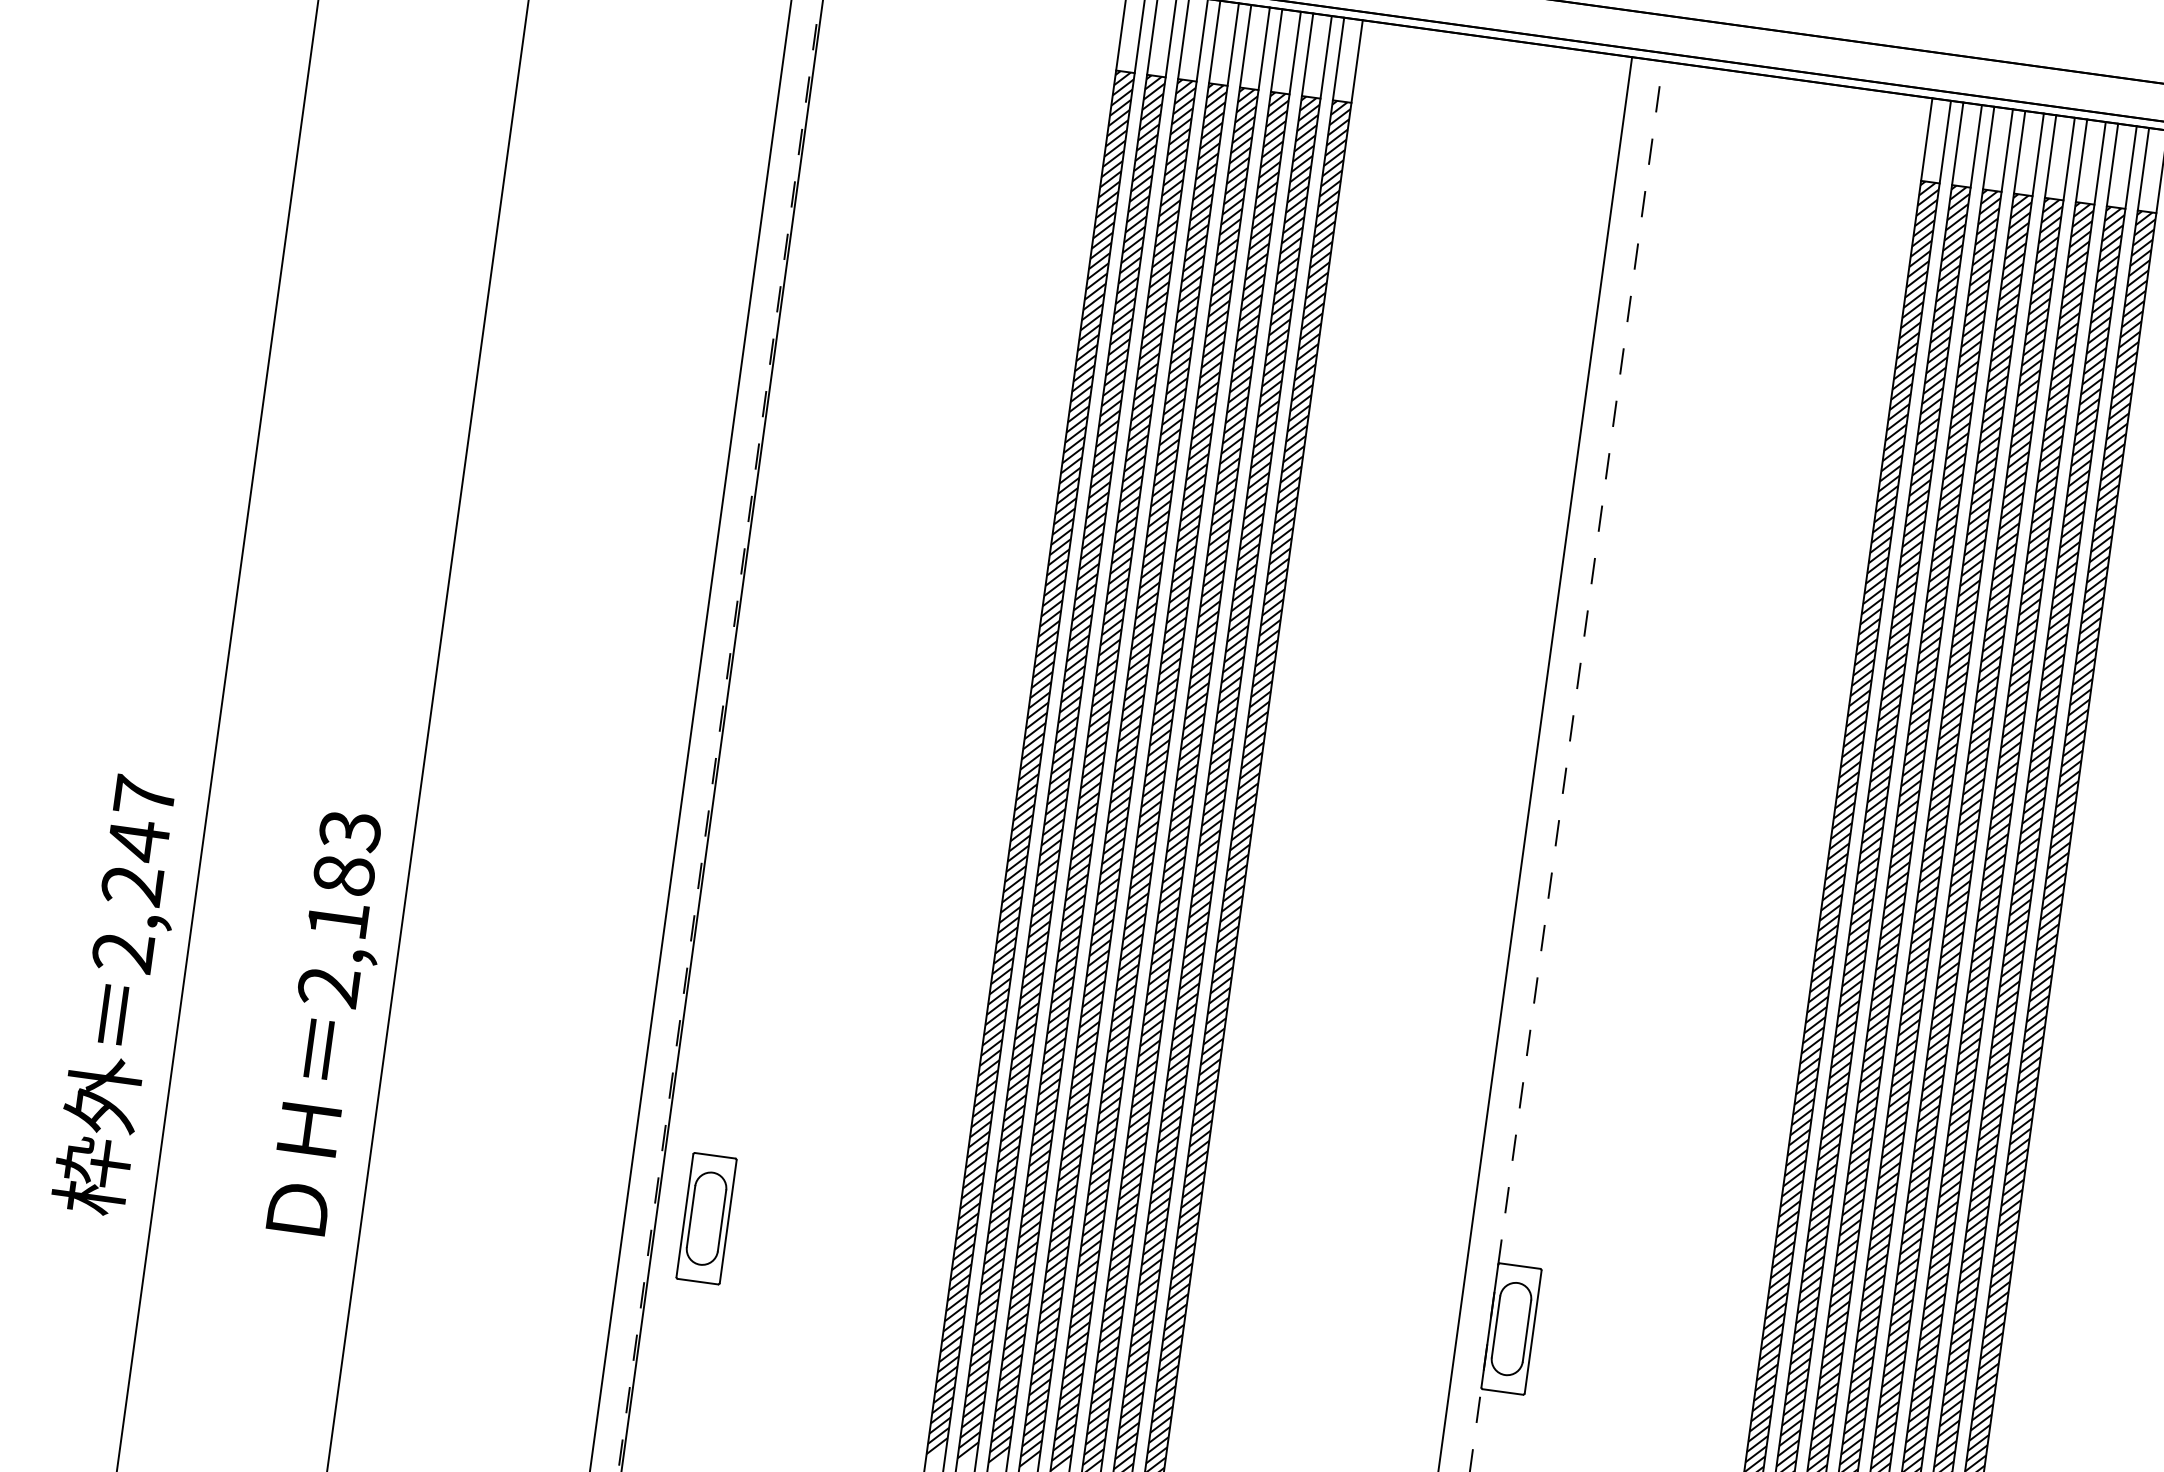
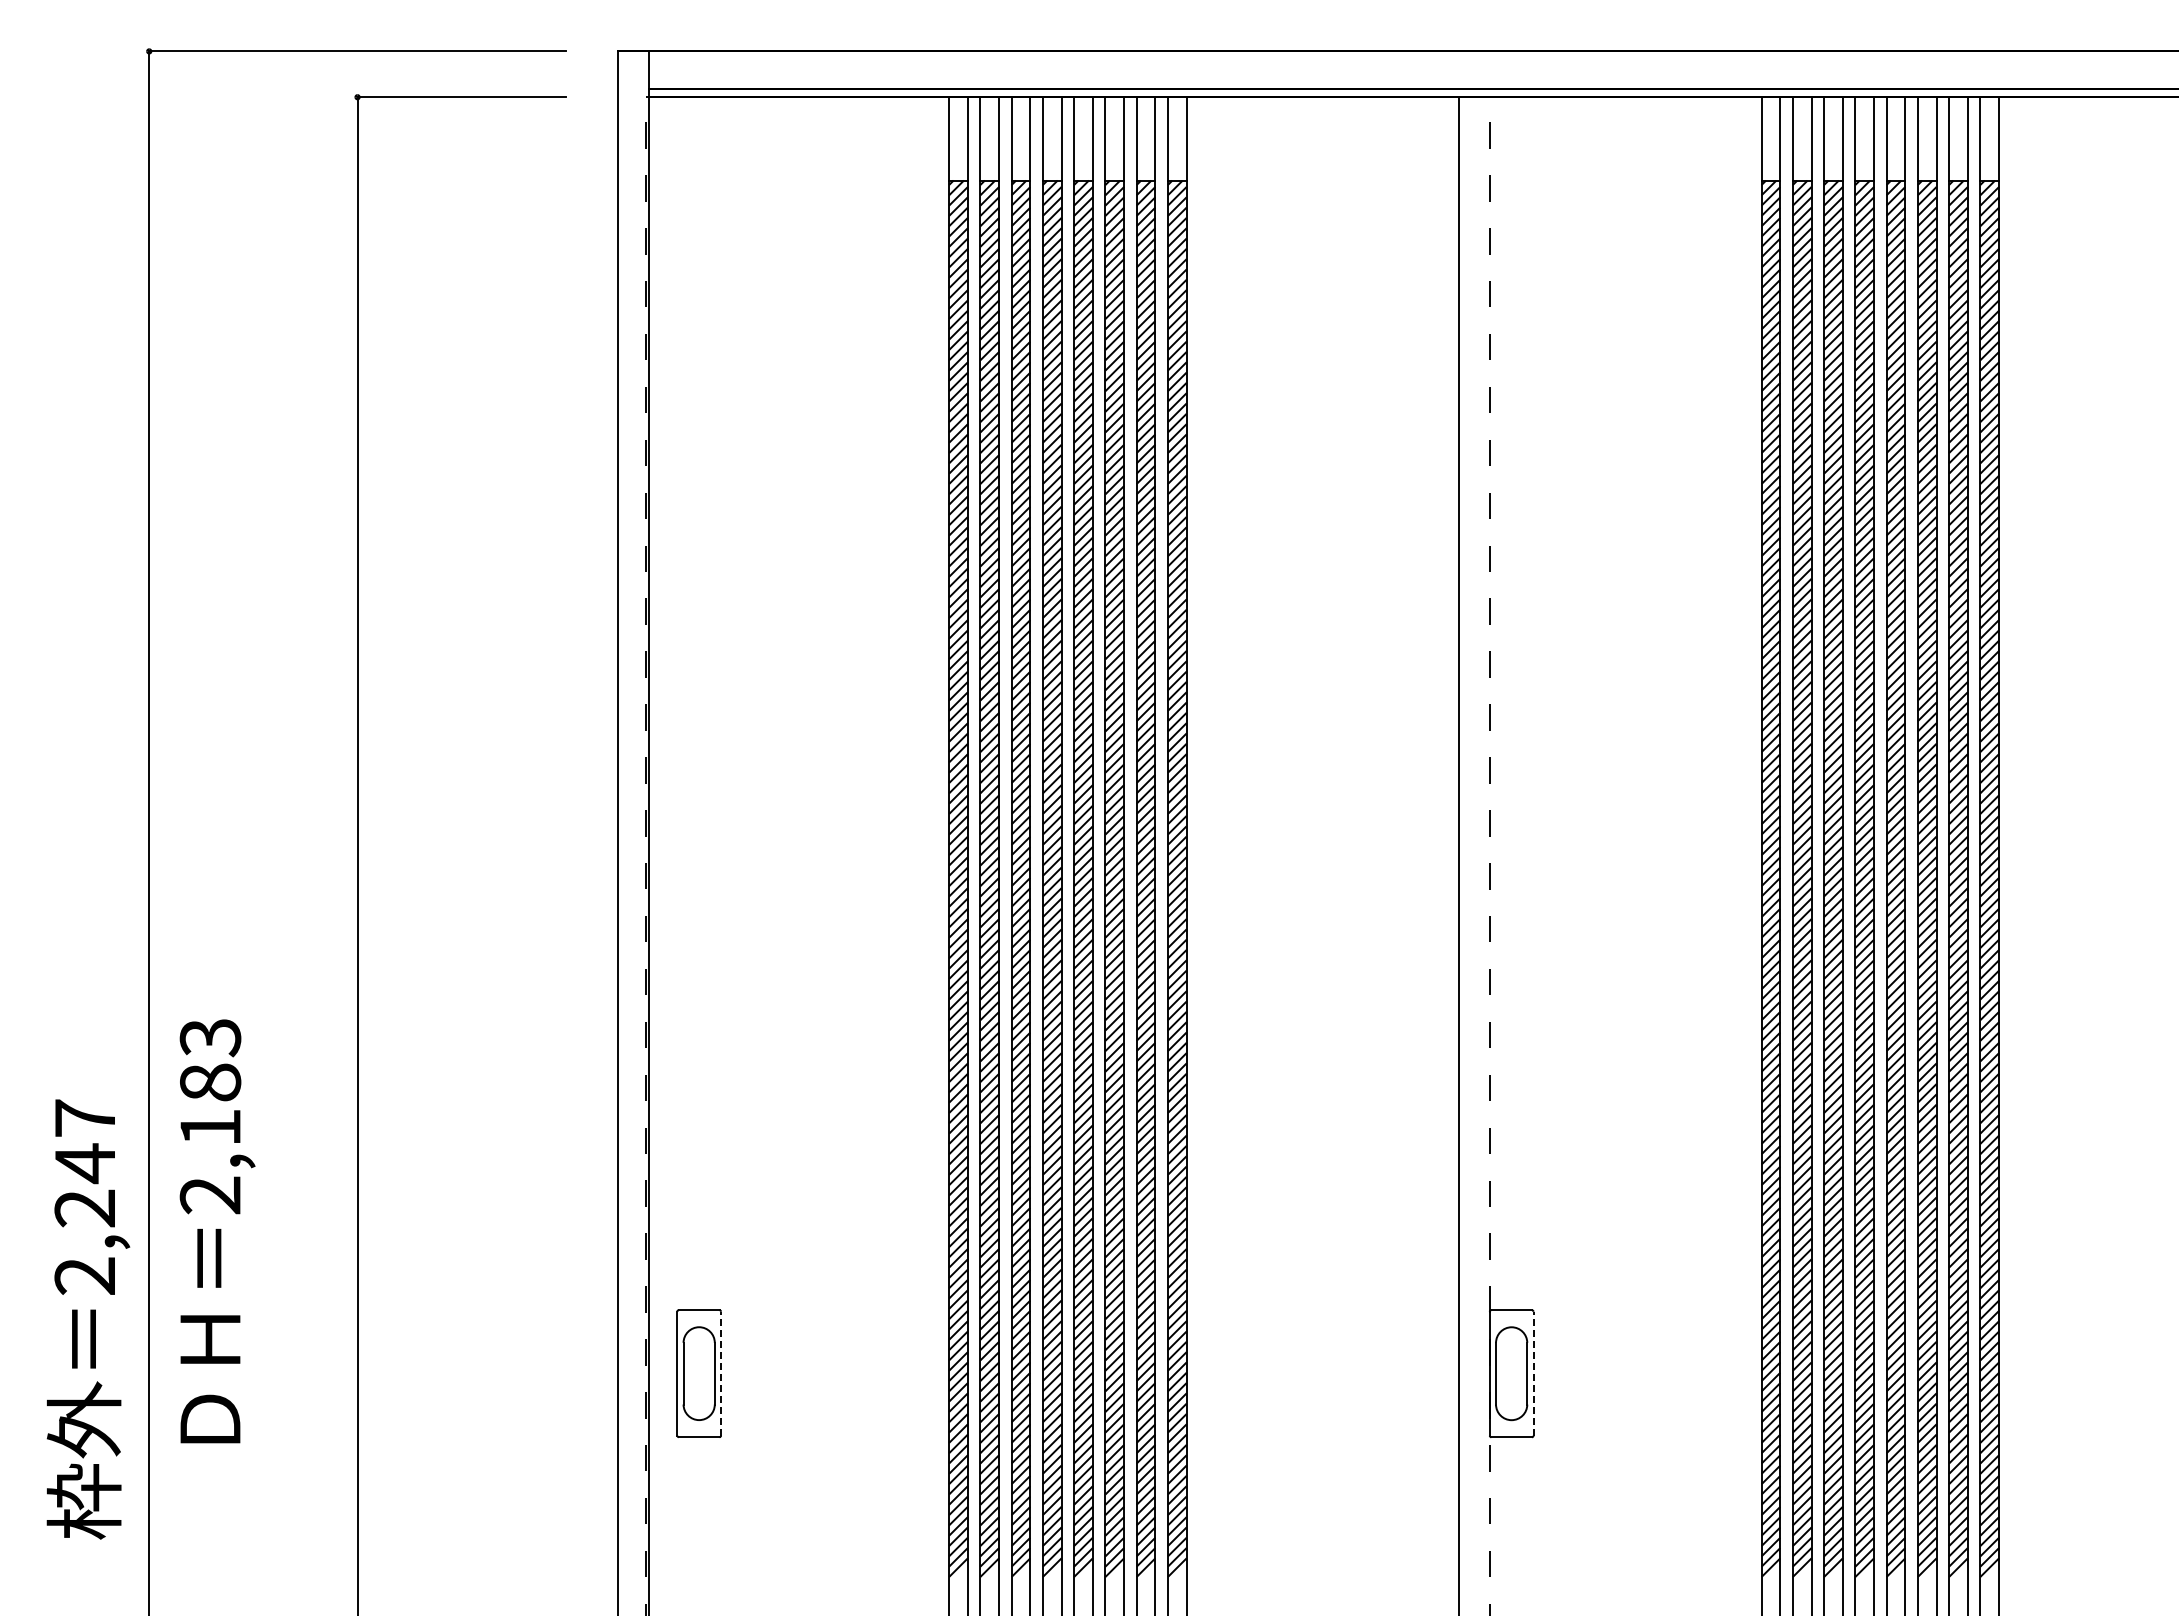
text: (120, 995) -> (88, 1319), moved
text: (330, 1023) -> (217, 1231), moved
line: (728, 1221) -> (721, 1373), solid -> dashed
line: (1533, 1331) -> (1533, 1373), solid -> dashed

